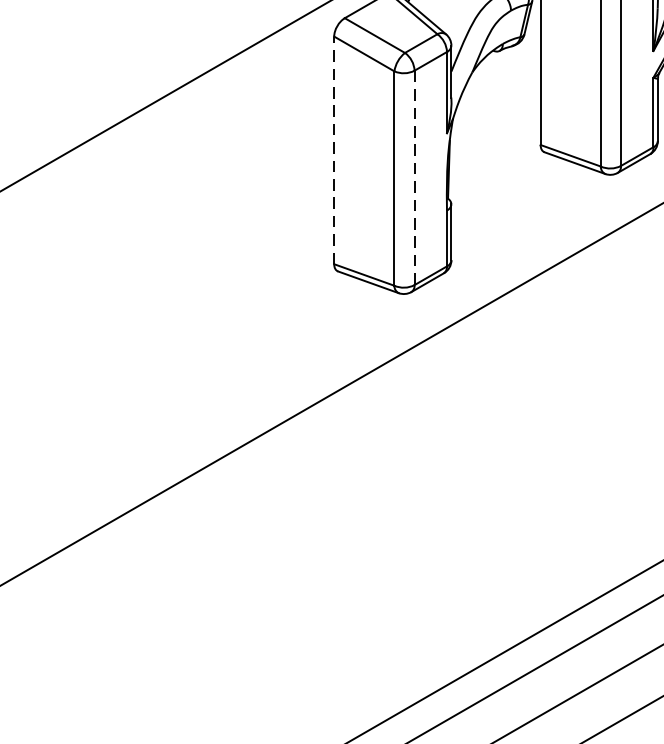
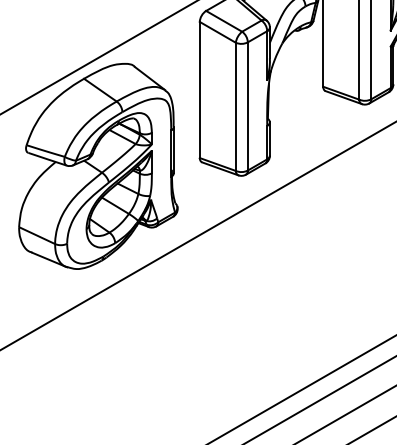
line: (333, 149) -> (199, 89), dashed -> solid
line: (413, 177) -> (247, 106), dashed -> solid
part: (164, 278) -> (98, 166), added

